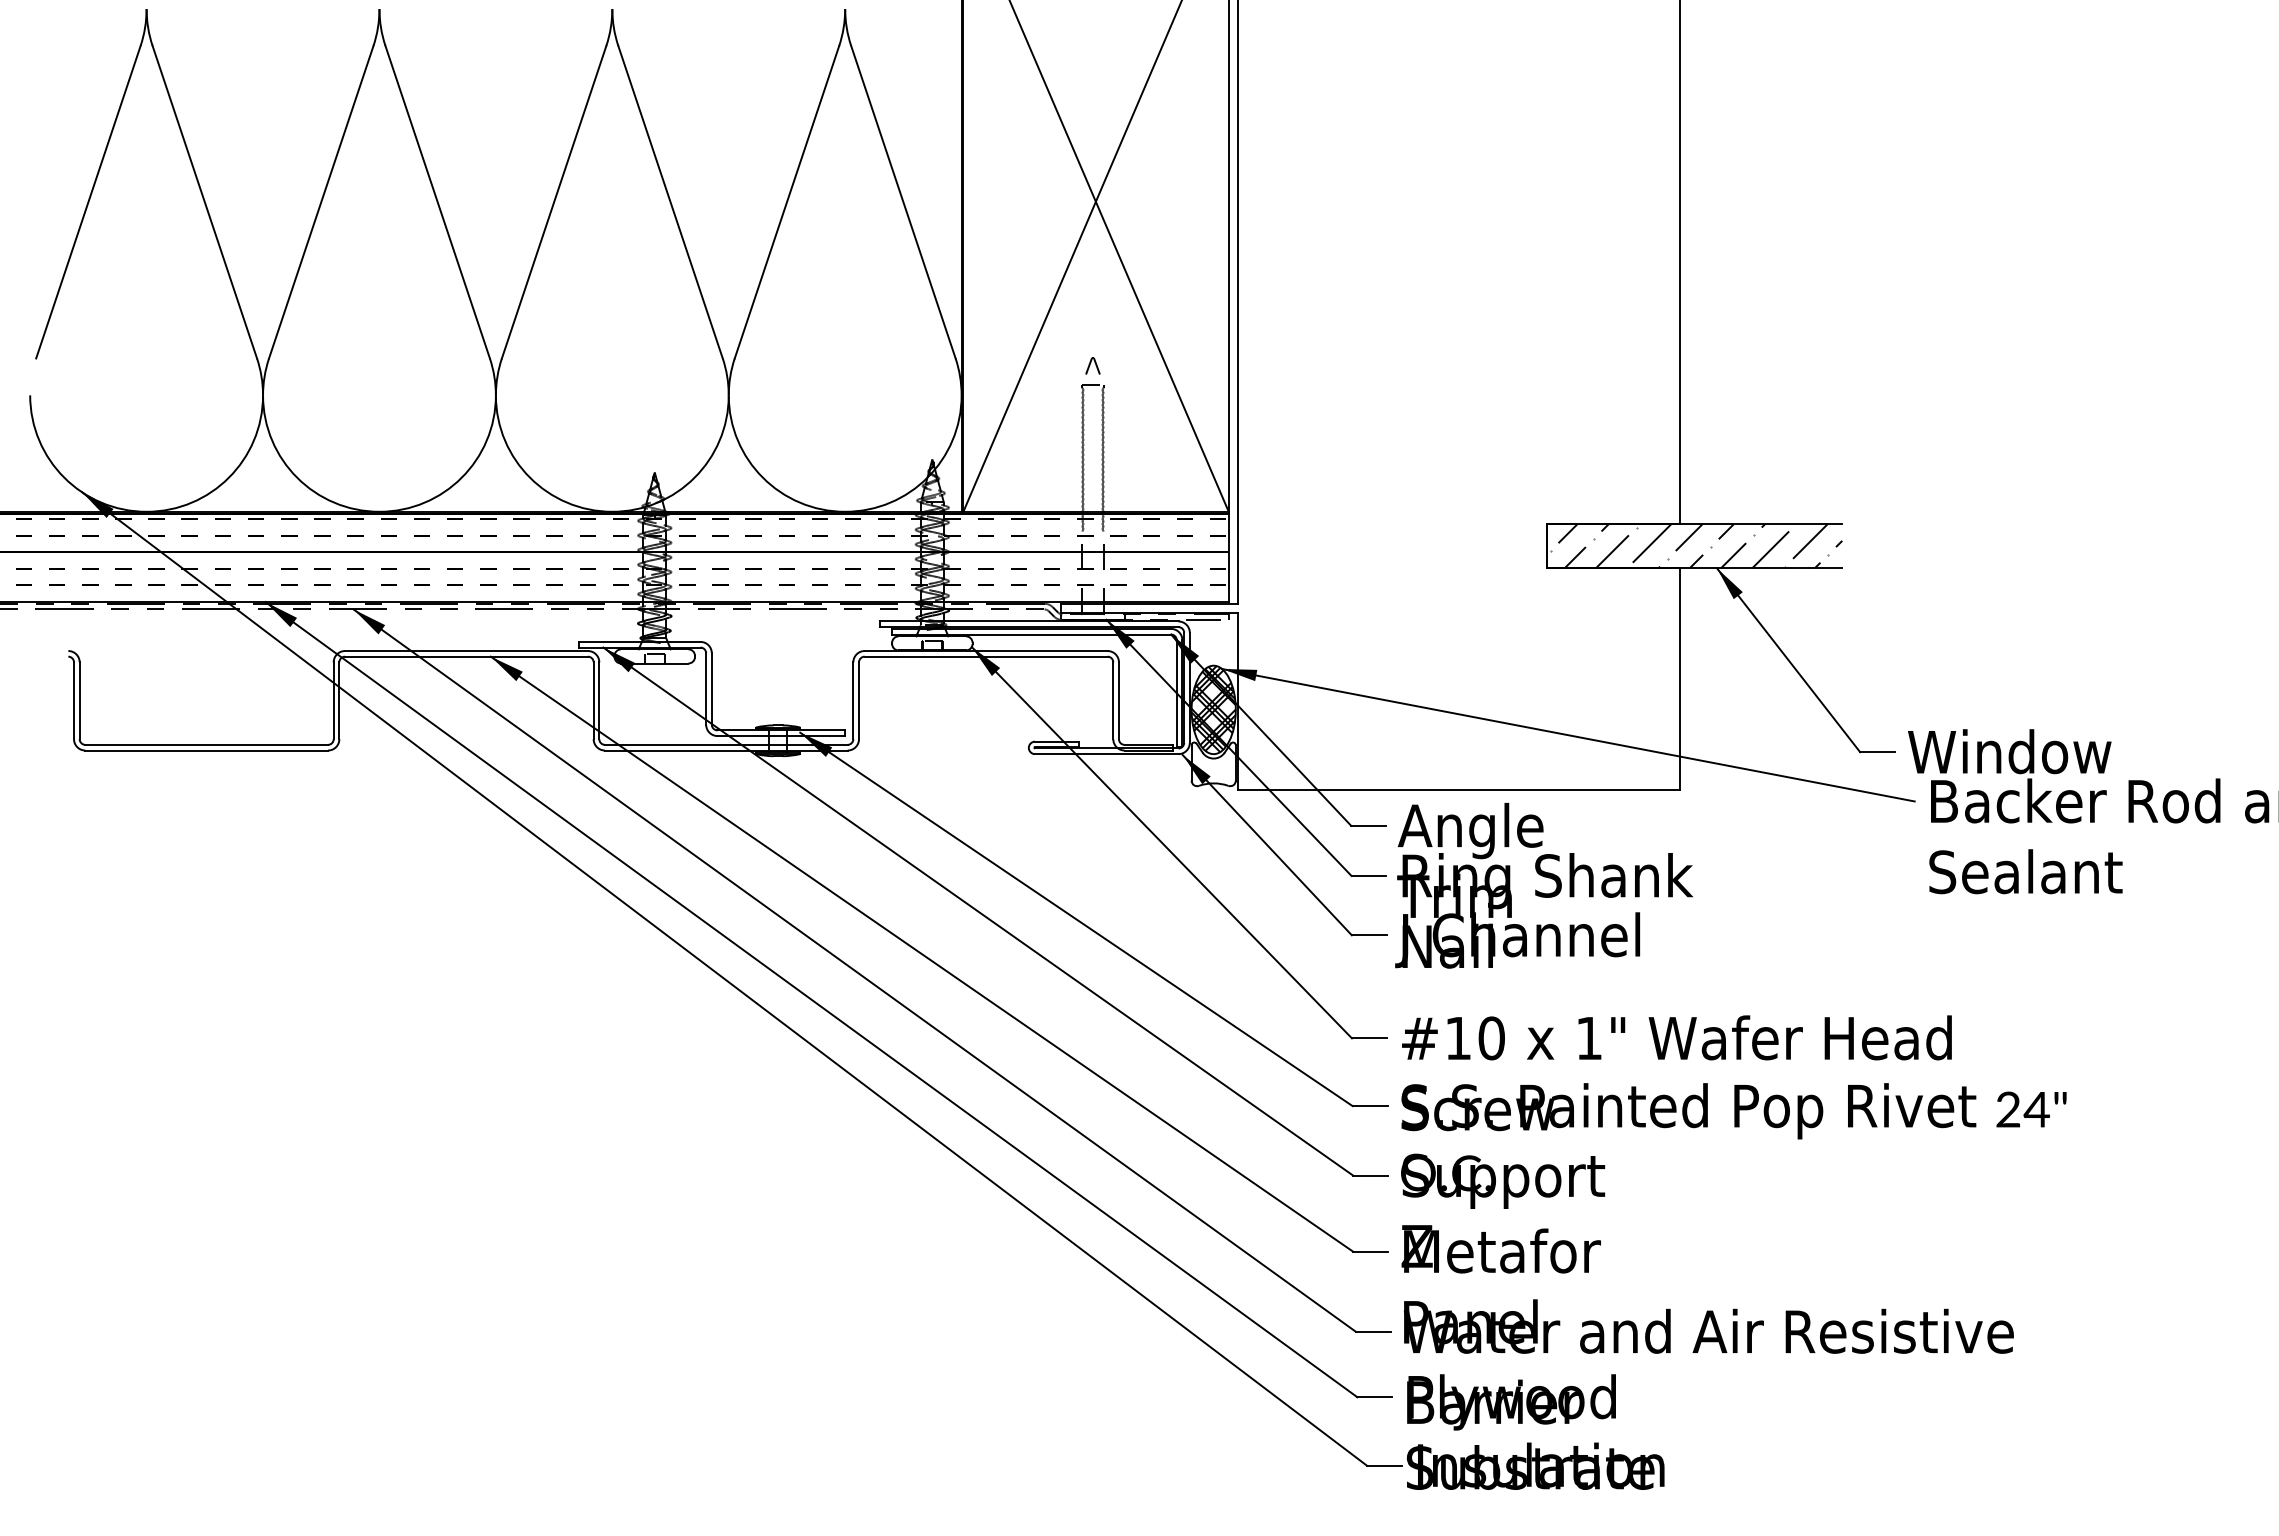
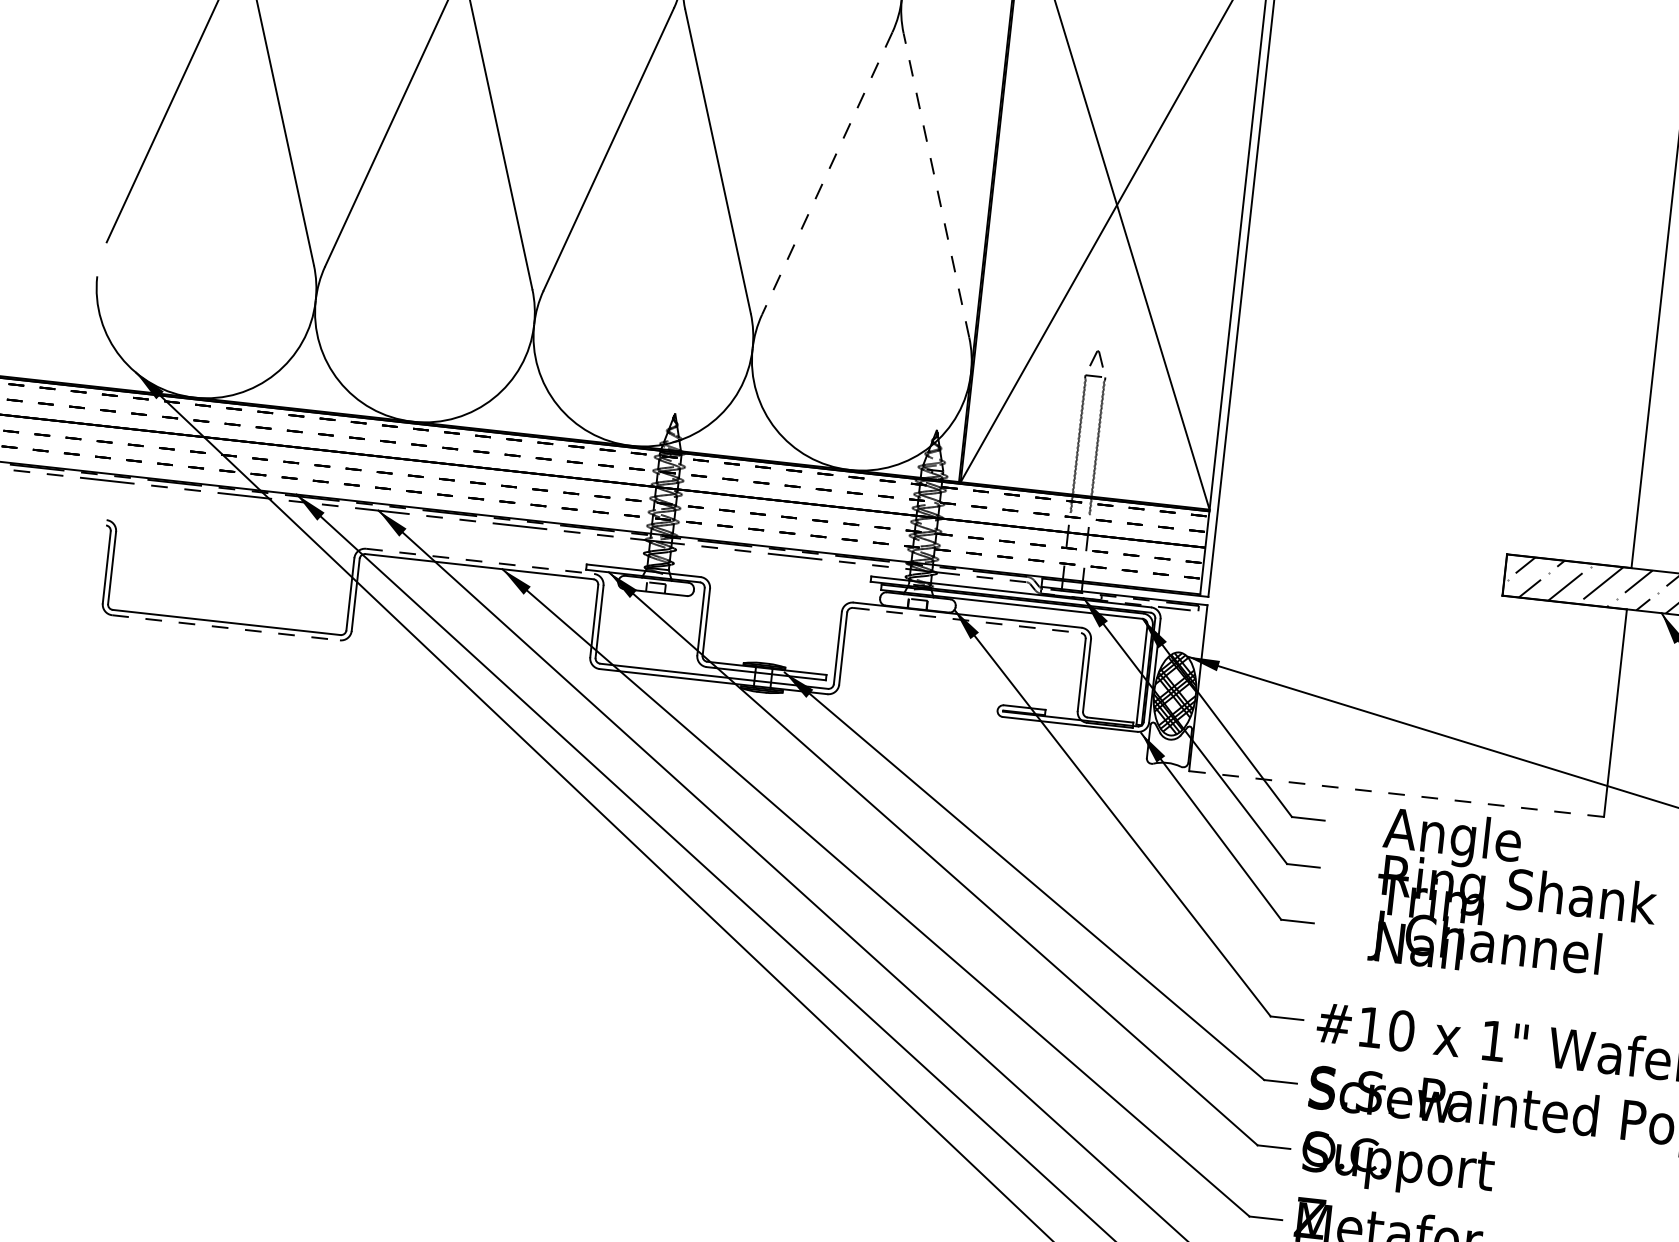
line: (786, 202) -> (826, 173), solid -> dashed
line: (903, 202) -> (936, 185), solid -> dashed
line: (467, 651) -> (481, 561), solid -> dashed
line: (986, 656) -> (967, 620), solid -> dashed
line: (207, 750) -> (226, 627), solid -> dashed
line: (1458, 789) -> (1396, 794), solid -> dashed
text: (1543, 885) -> (1514, 898), moved

